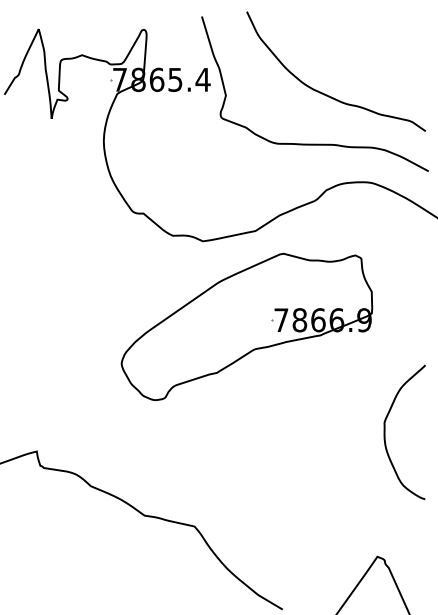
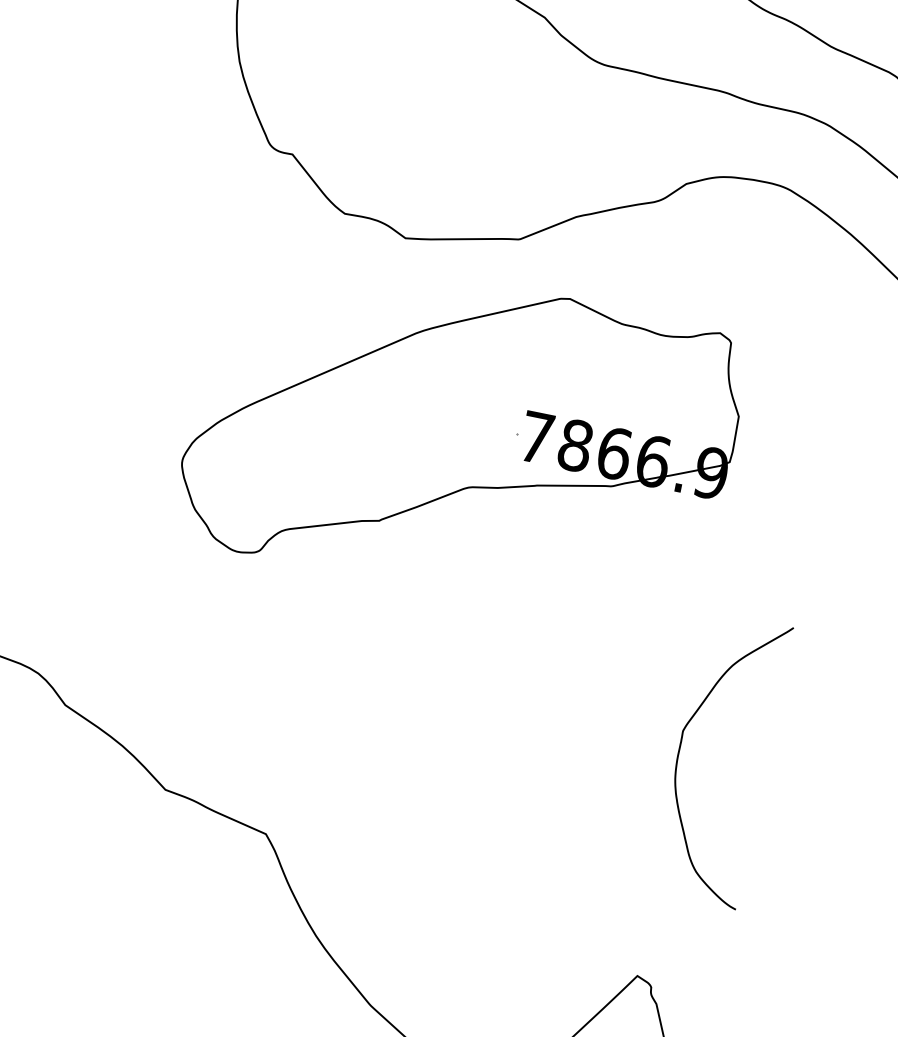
curve: (385, 431) -> (681, 750), moved

